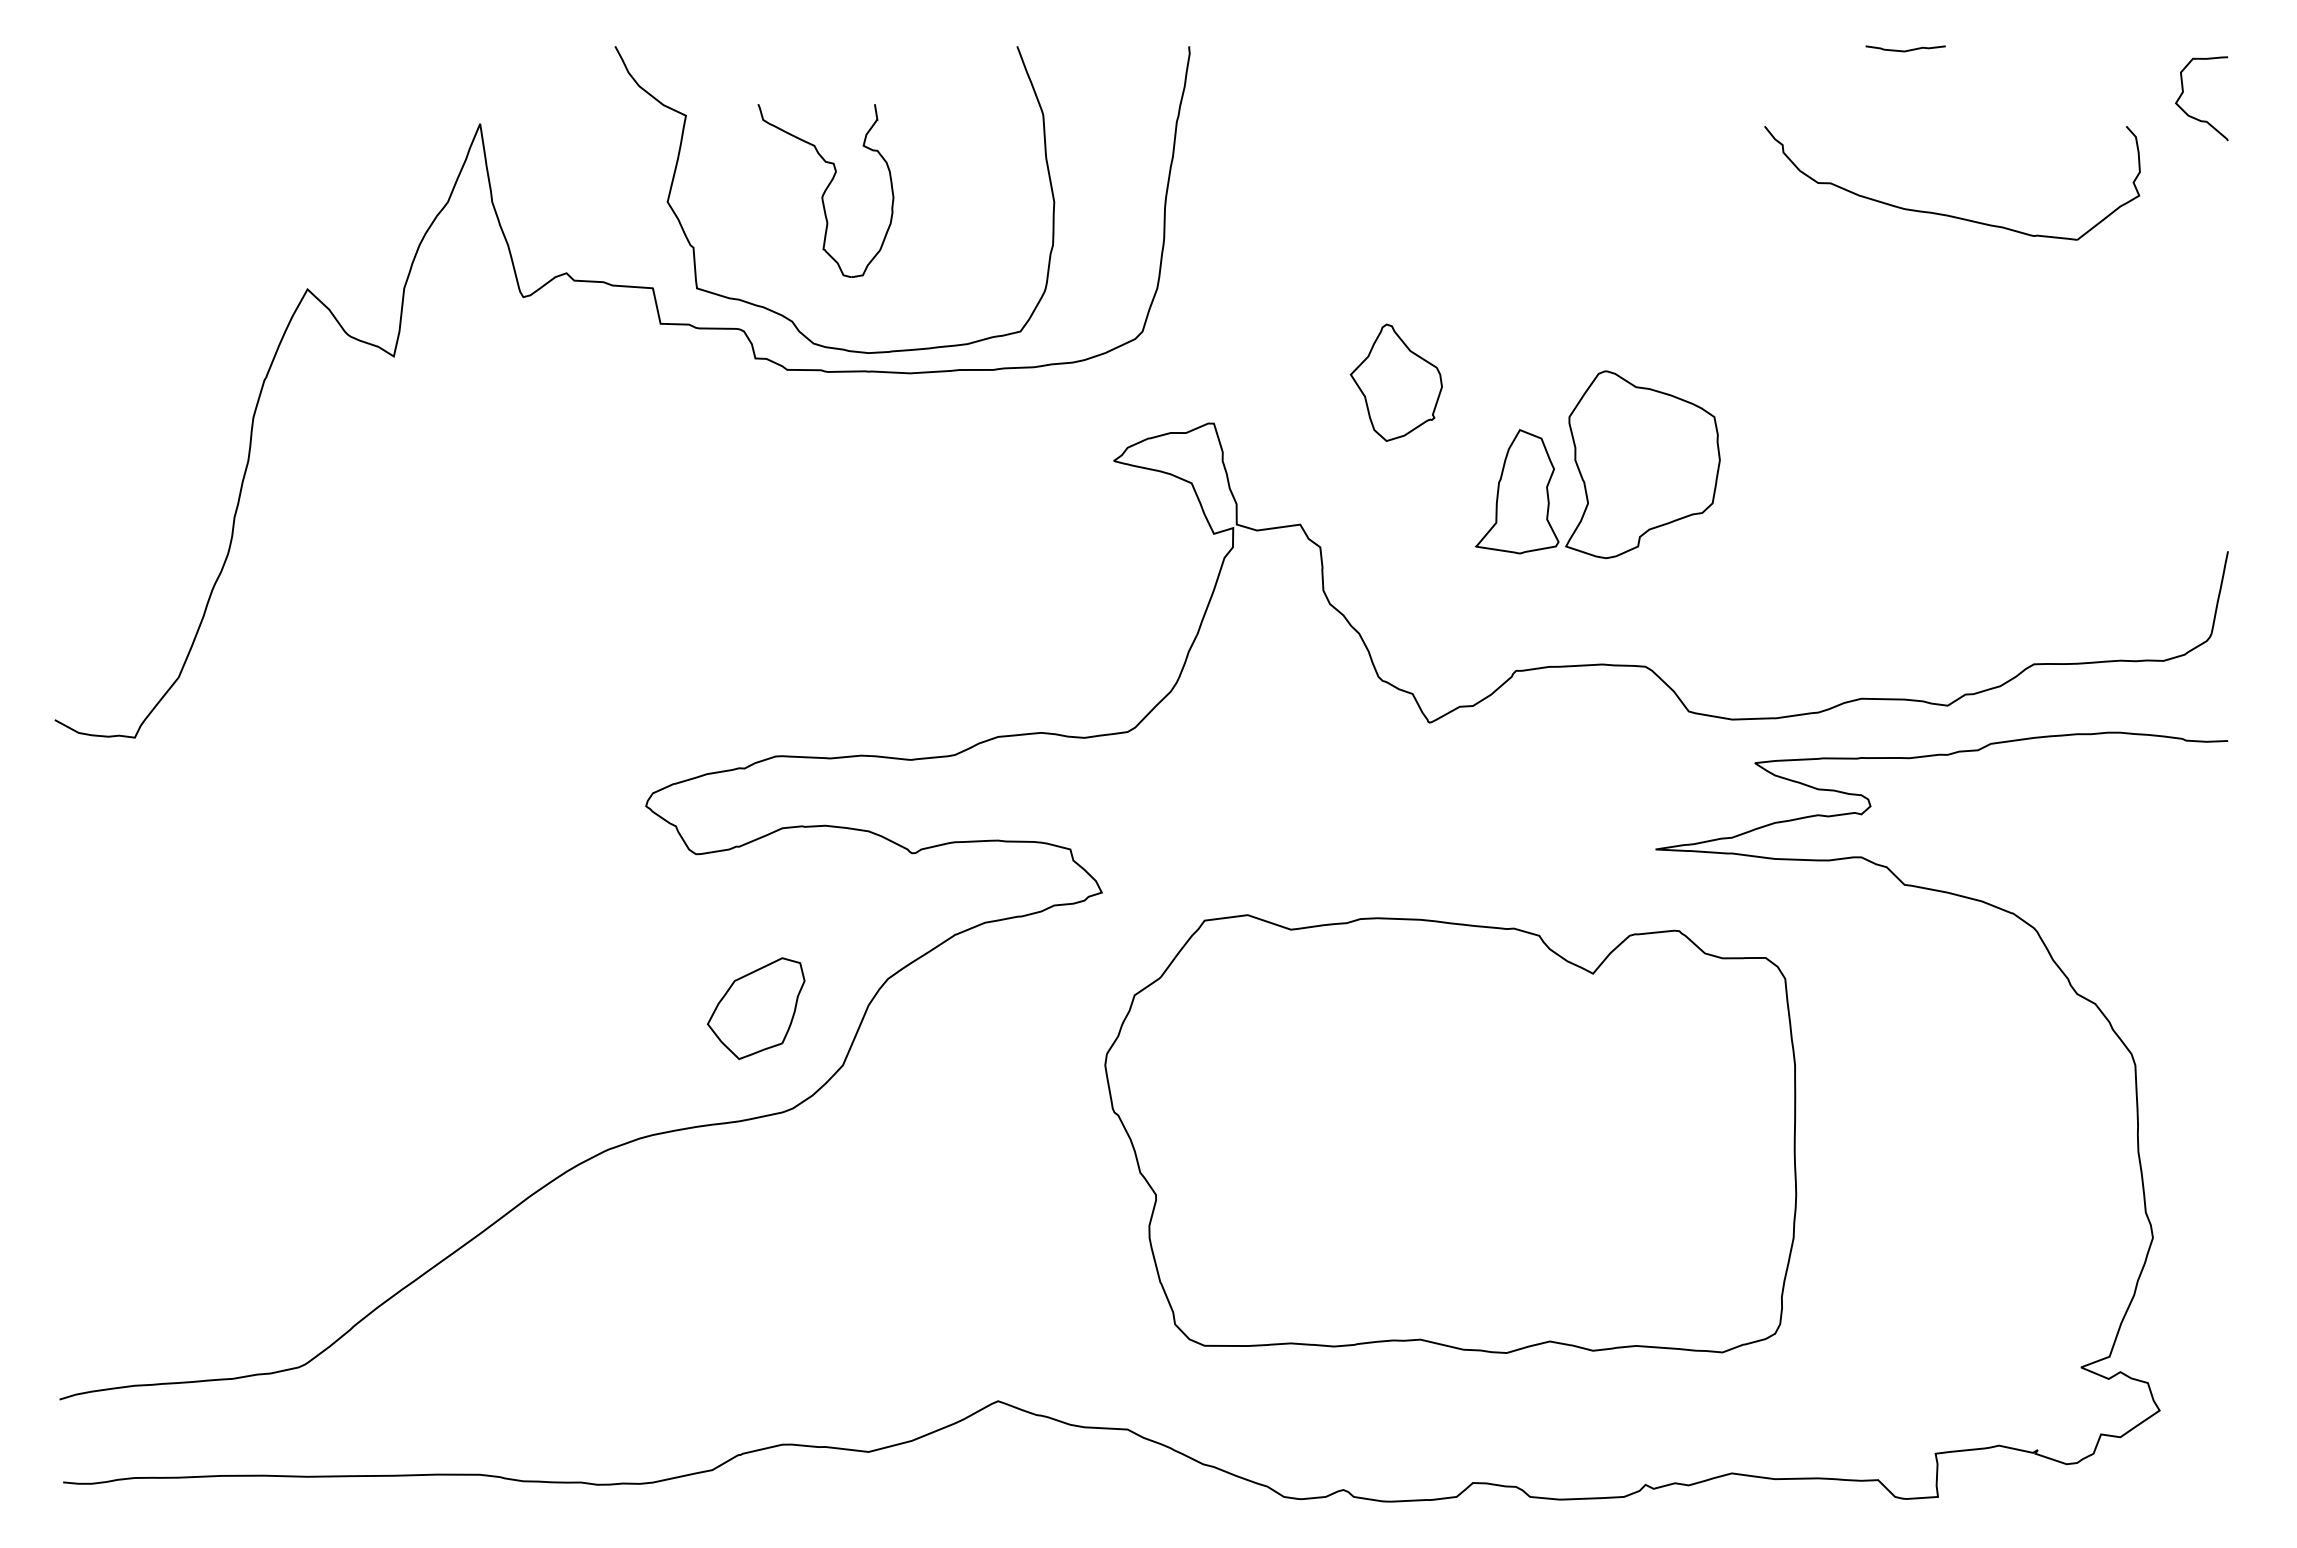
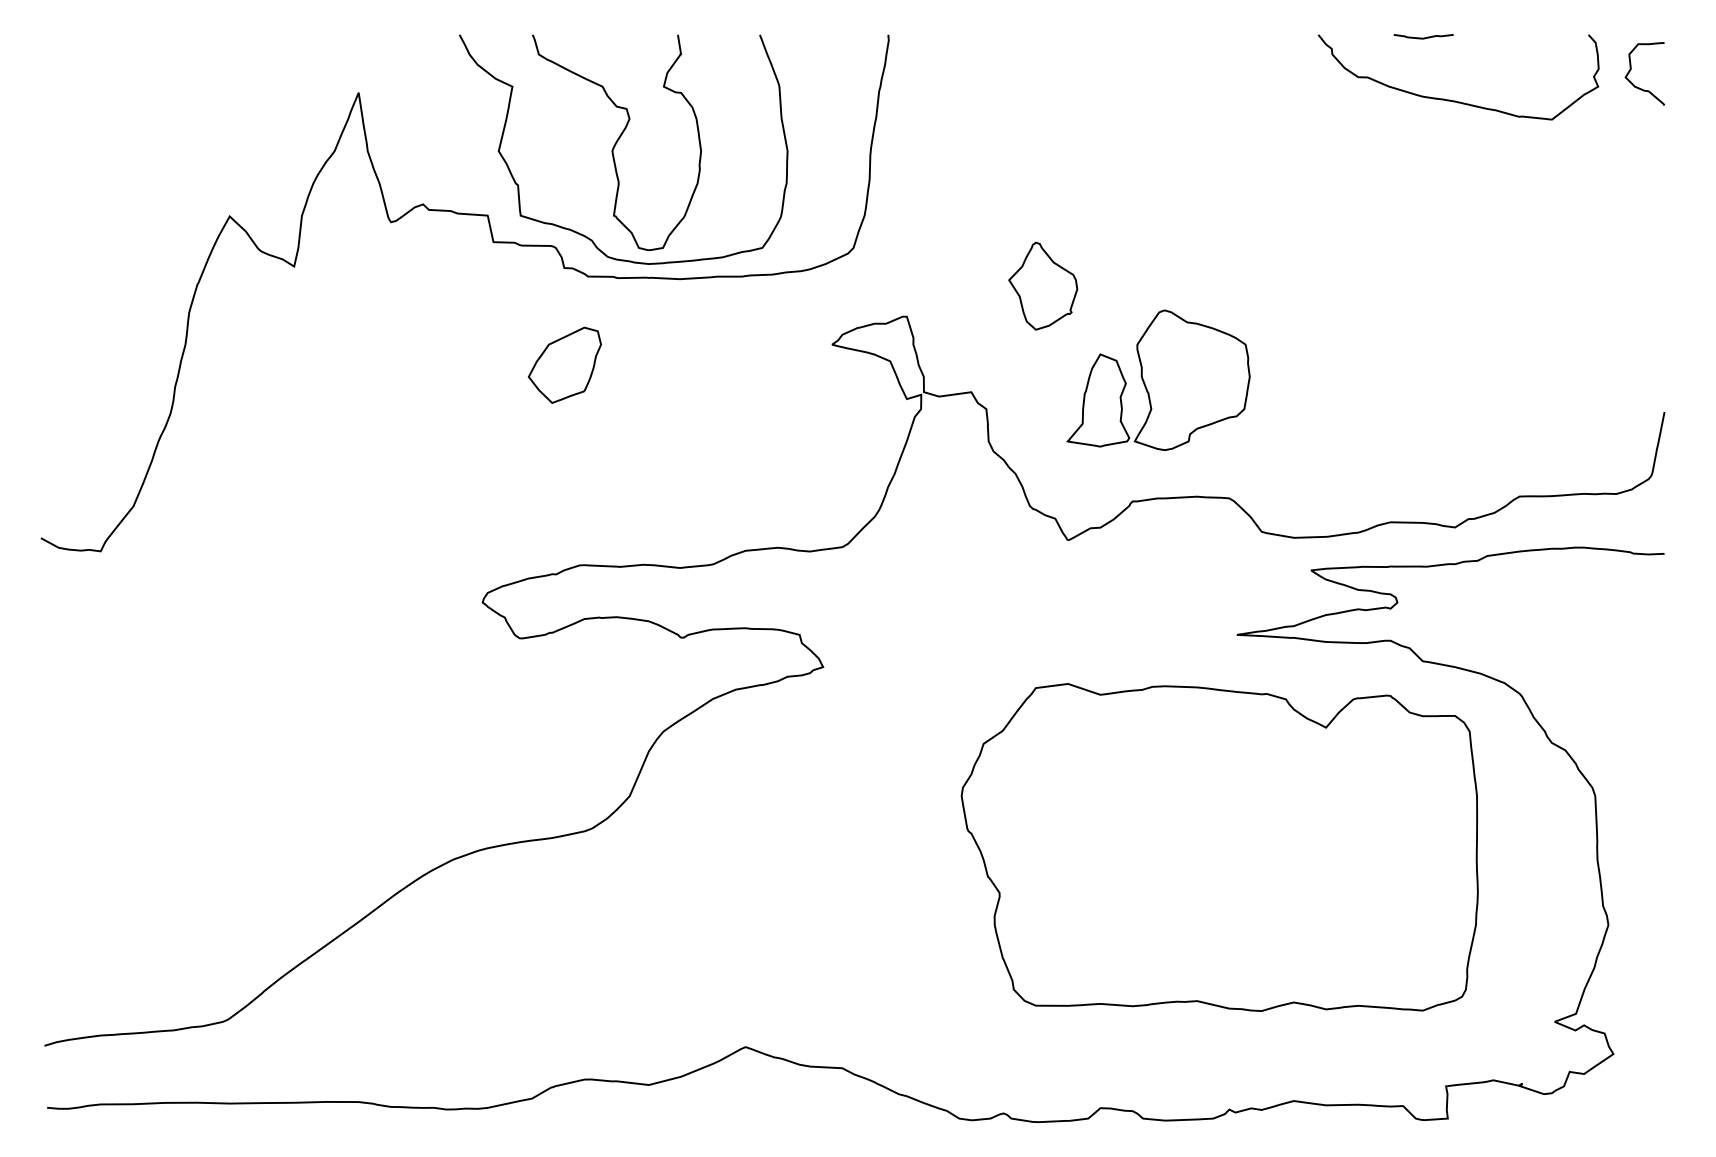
part: (825, 190) -> (616, 142), size x1.67
part: (1948, 214) -> (1455, 100), moved
part: (1597, 464) -> (1158, 380), moved
part: (756, 1008) -> (565, 365), moved
part: (1450, 1133) -> (1219, 847), moved

